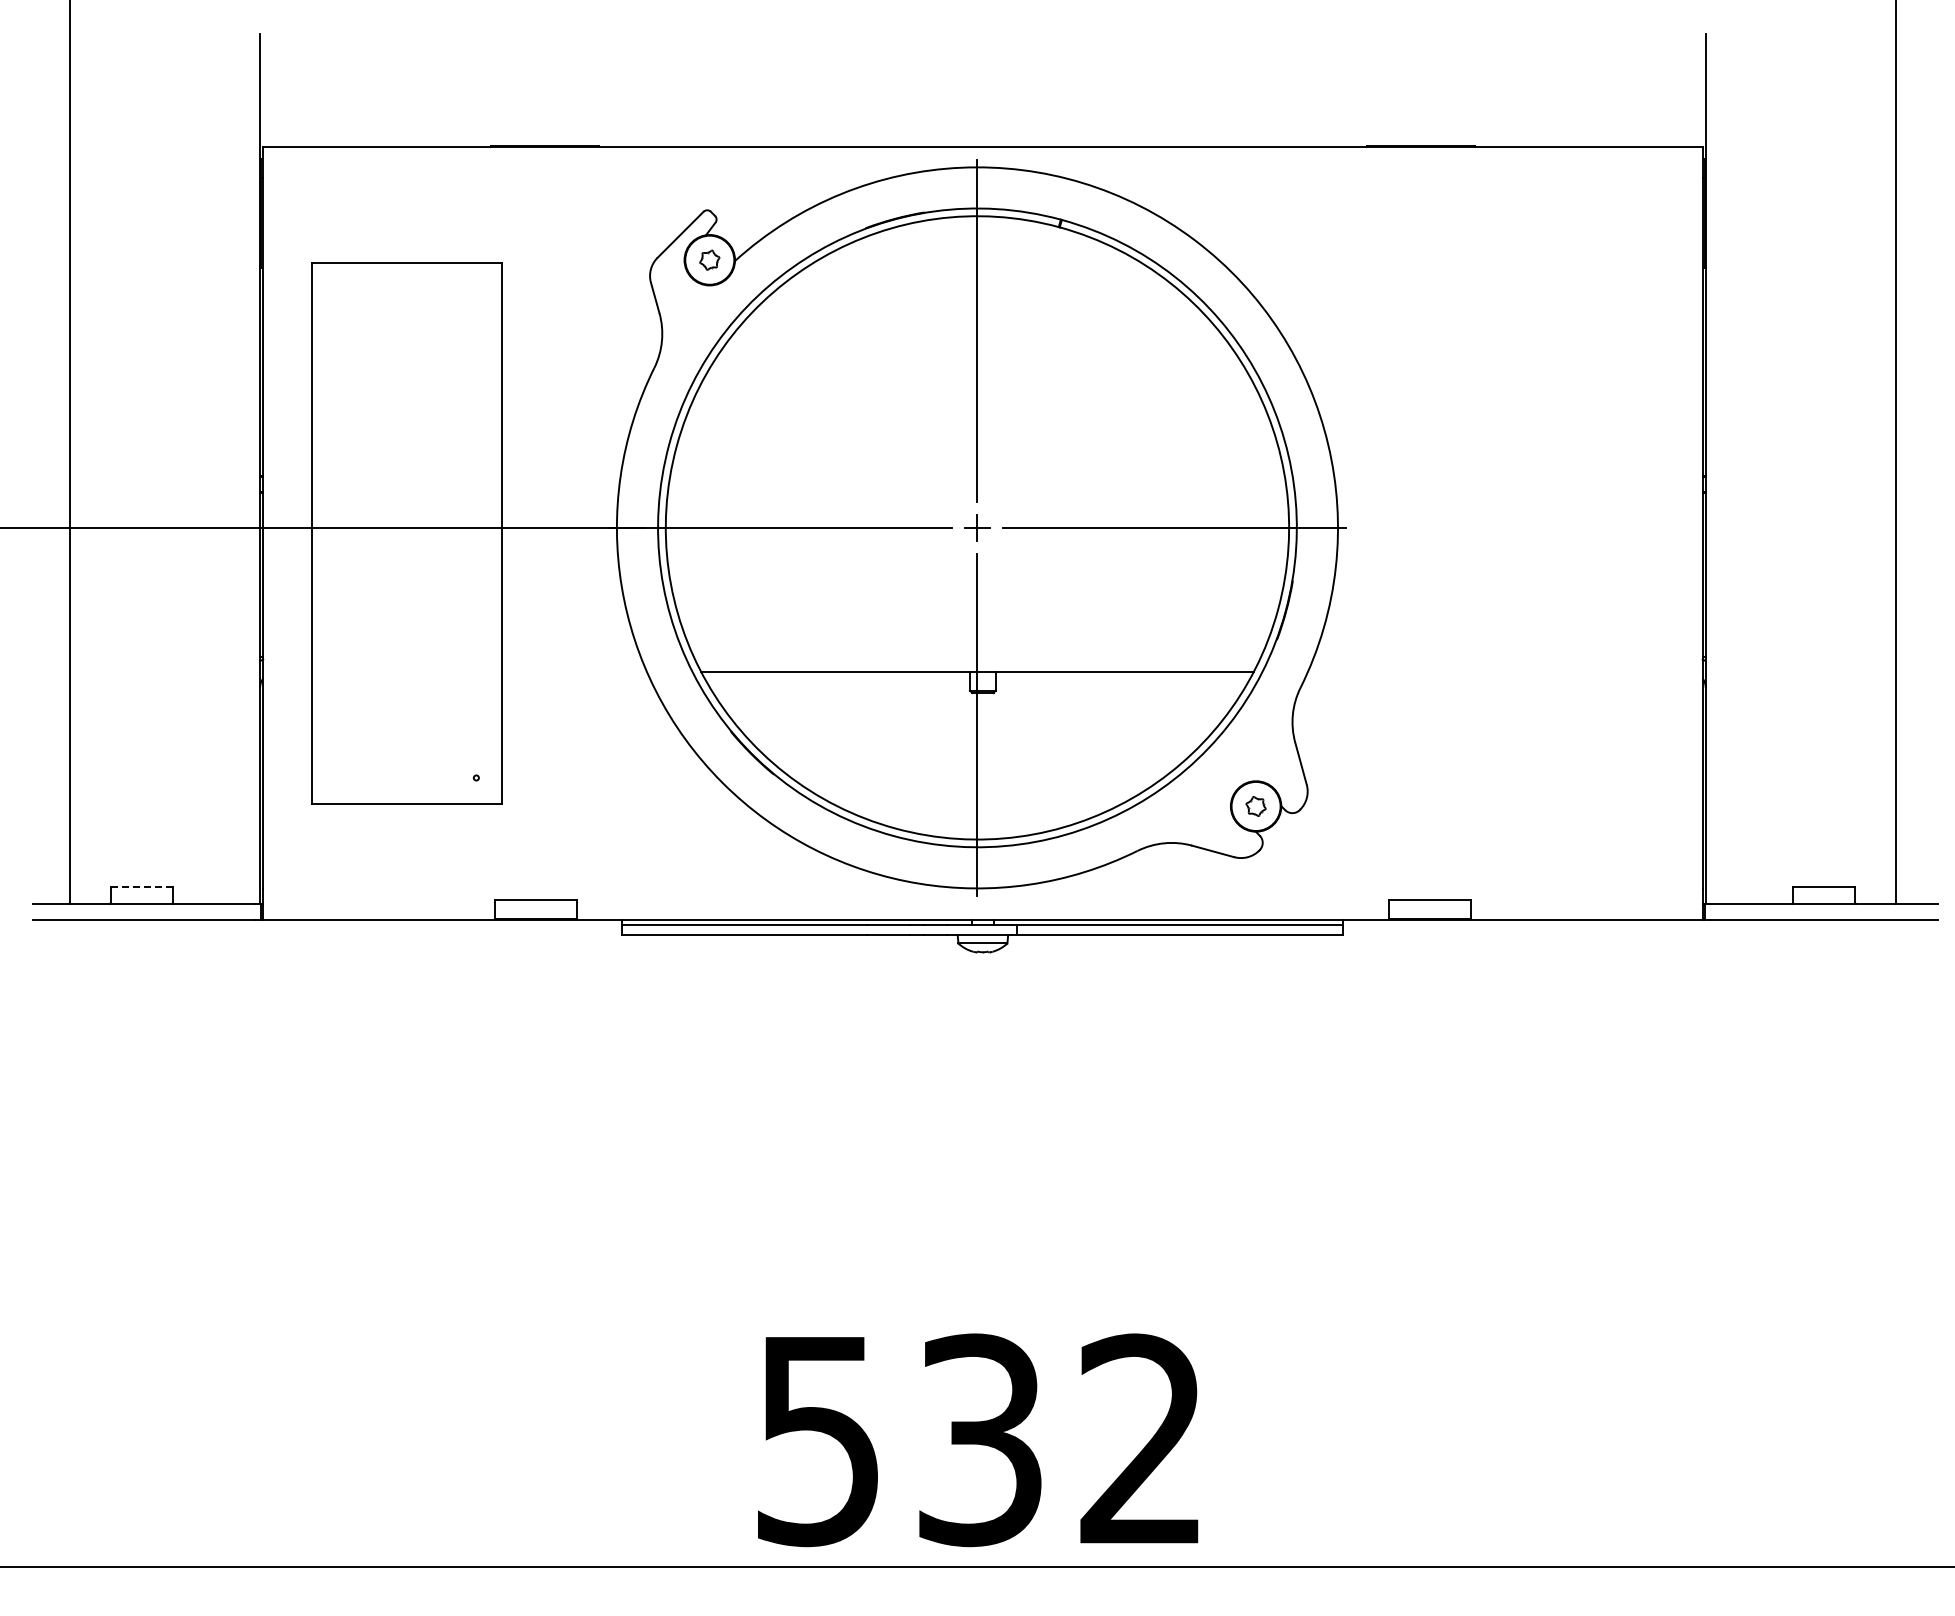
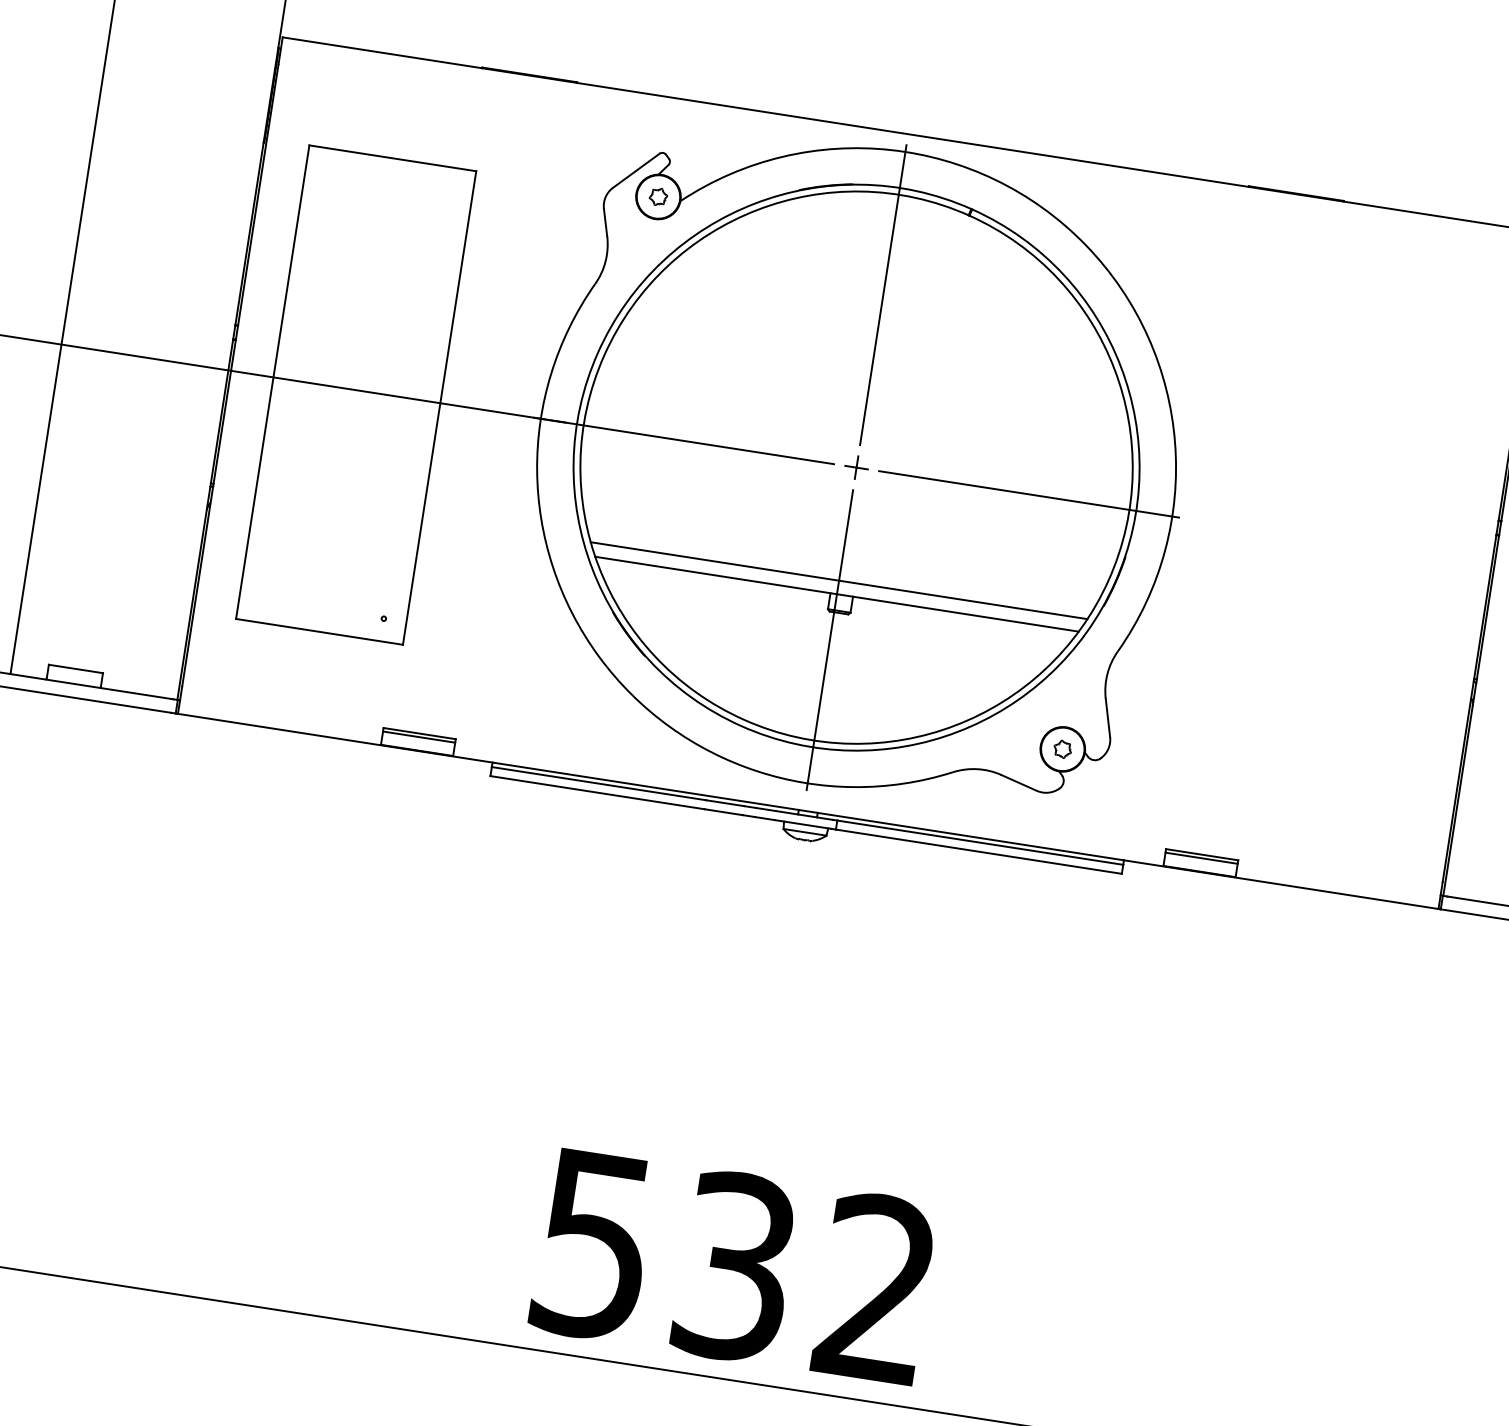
line: (977, 656) -> (839, 580), added
line: (141, 887) -> (75, 669), dashed -> solid
line: (535, 903) -> (418, 736), added
line: (1429, 903) -> (1201, 857), added

